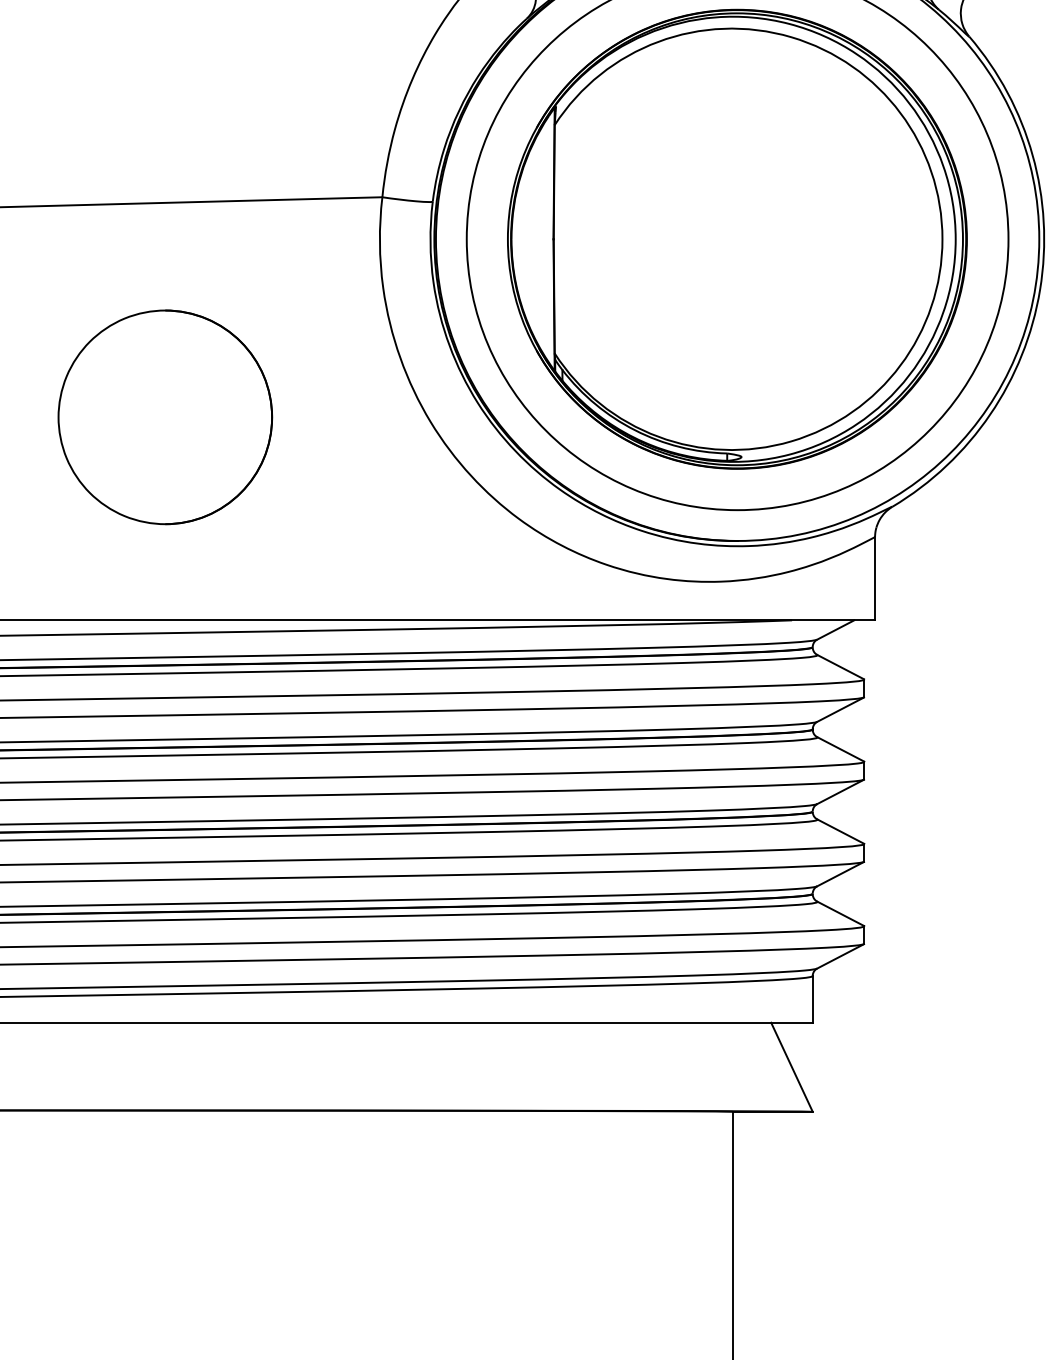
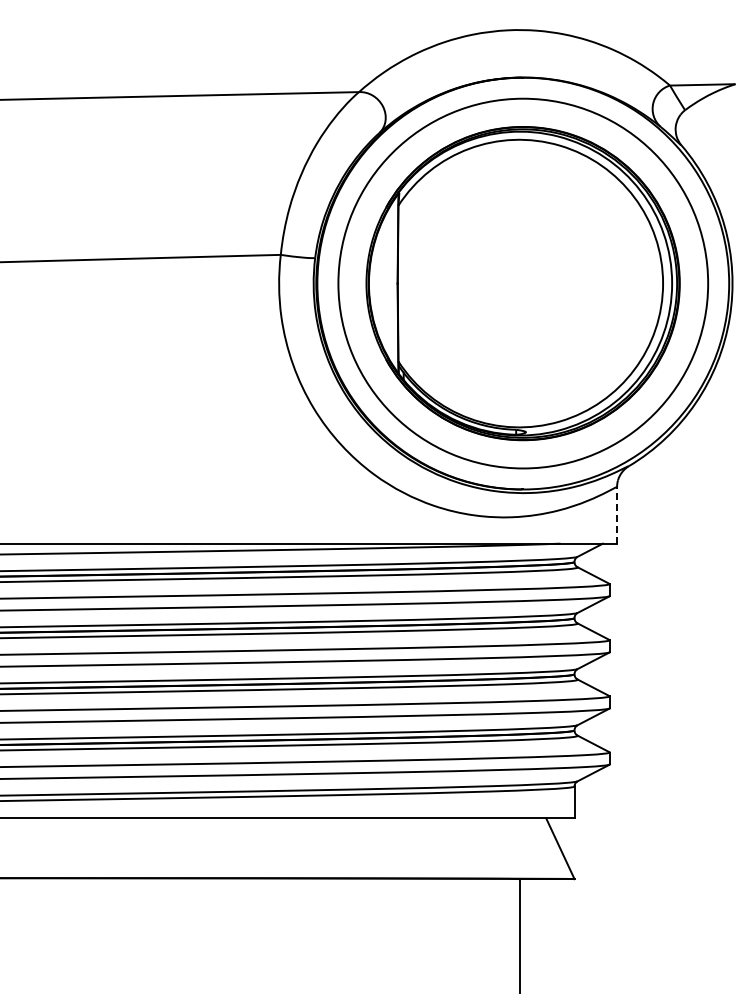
part: (165, 416) -> (132, 404), removed
line: (875, 577) -> (617, 514), solid -> dashed

